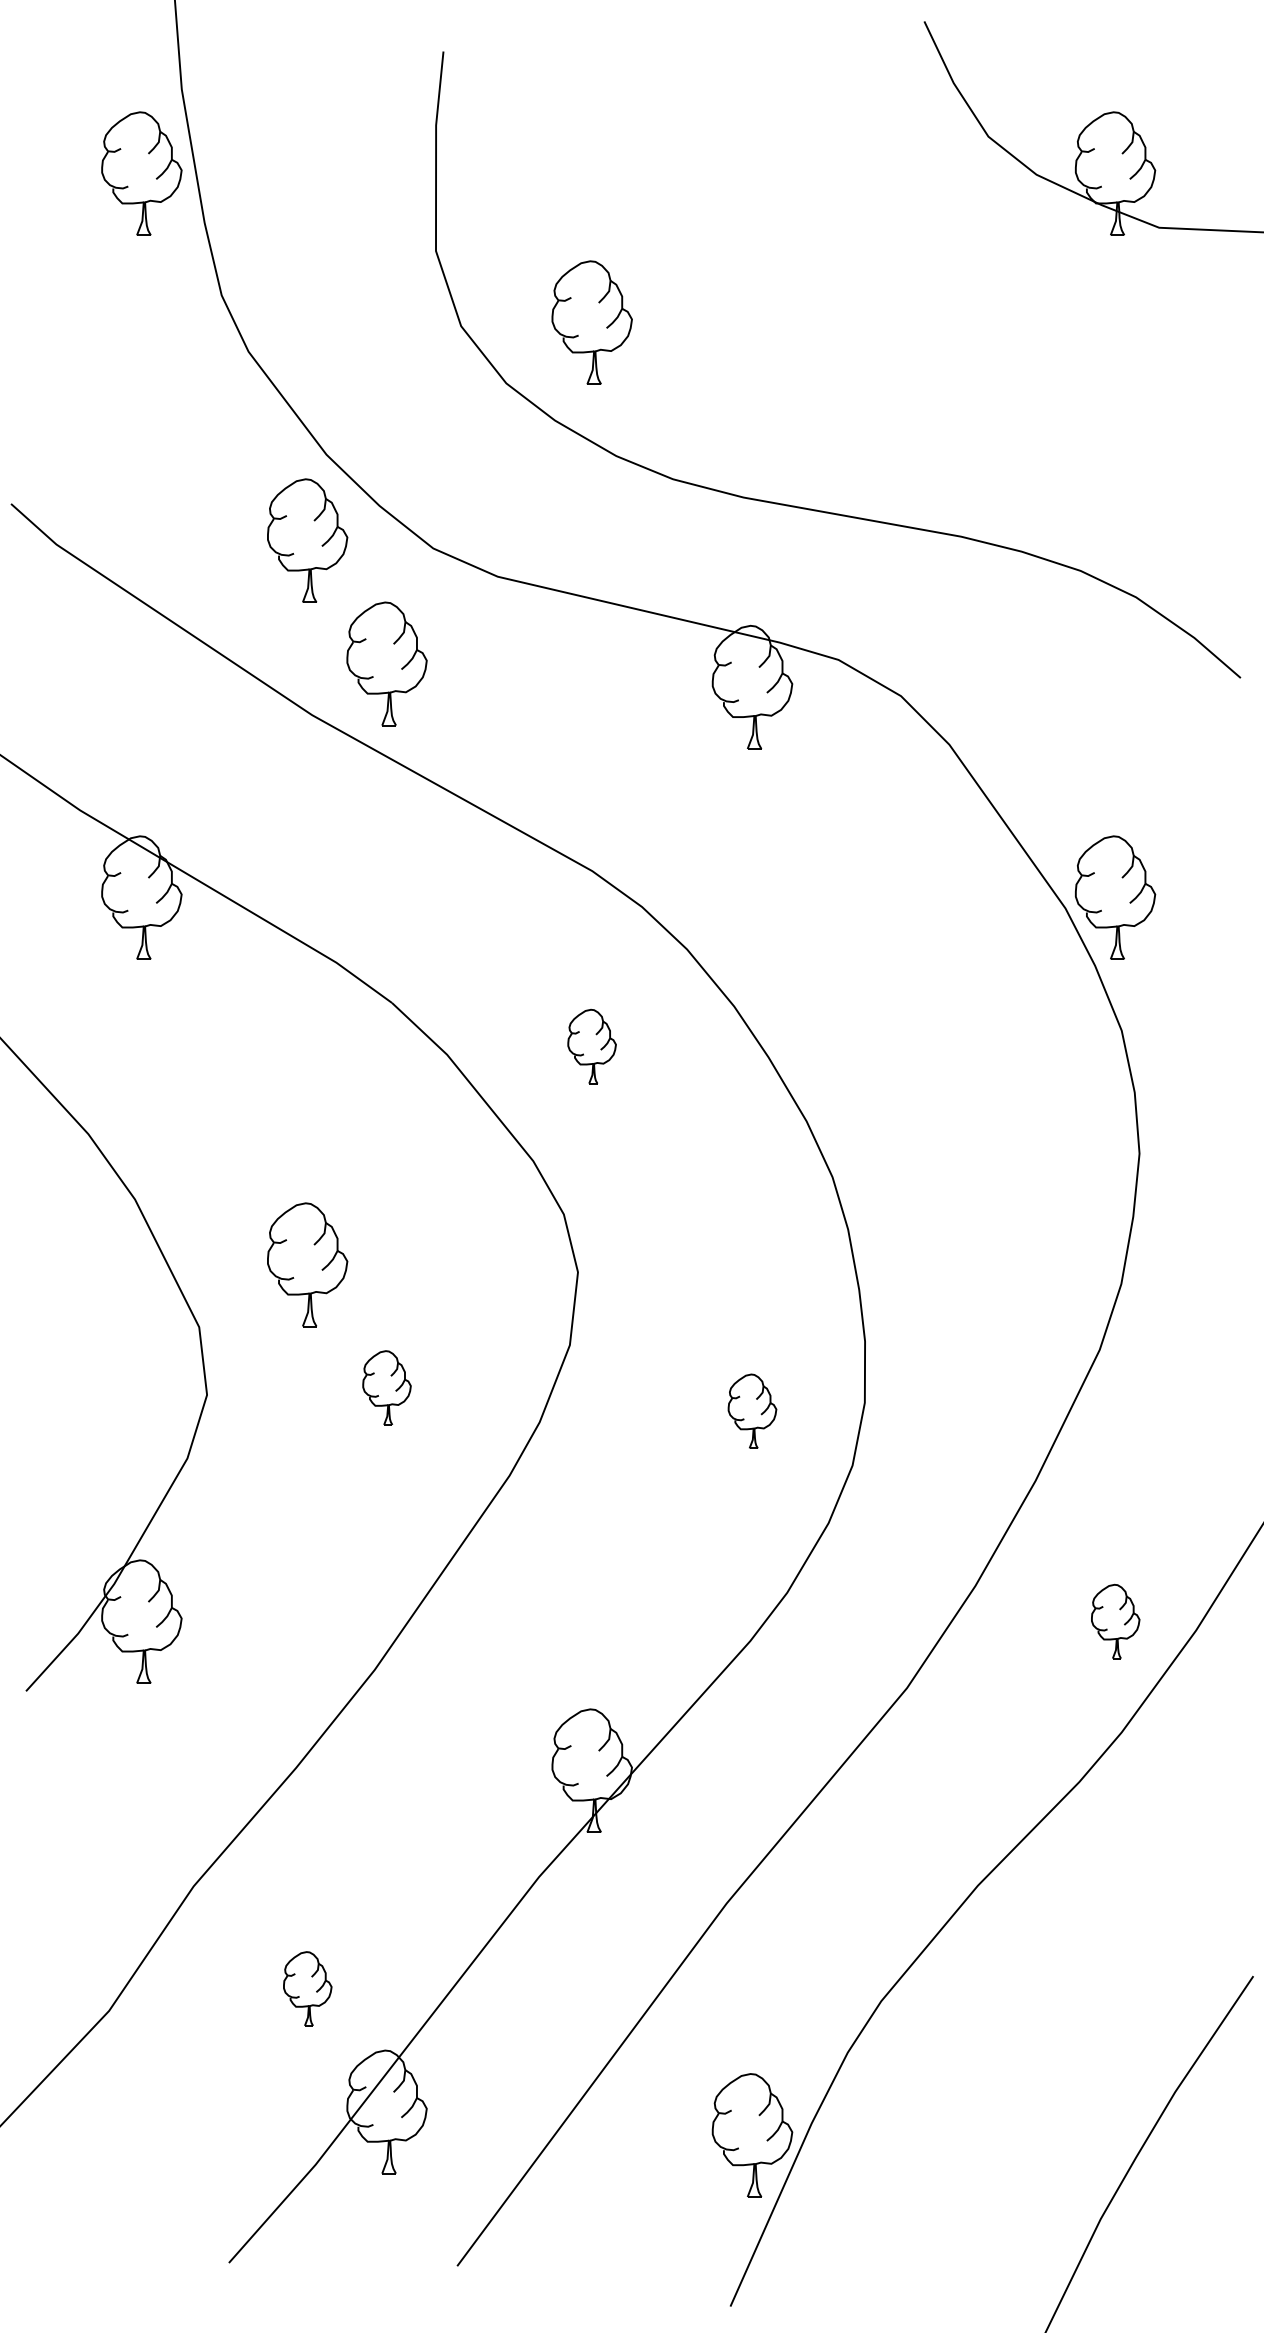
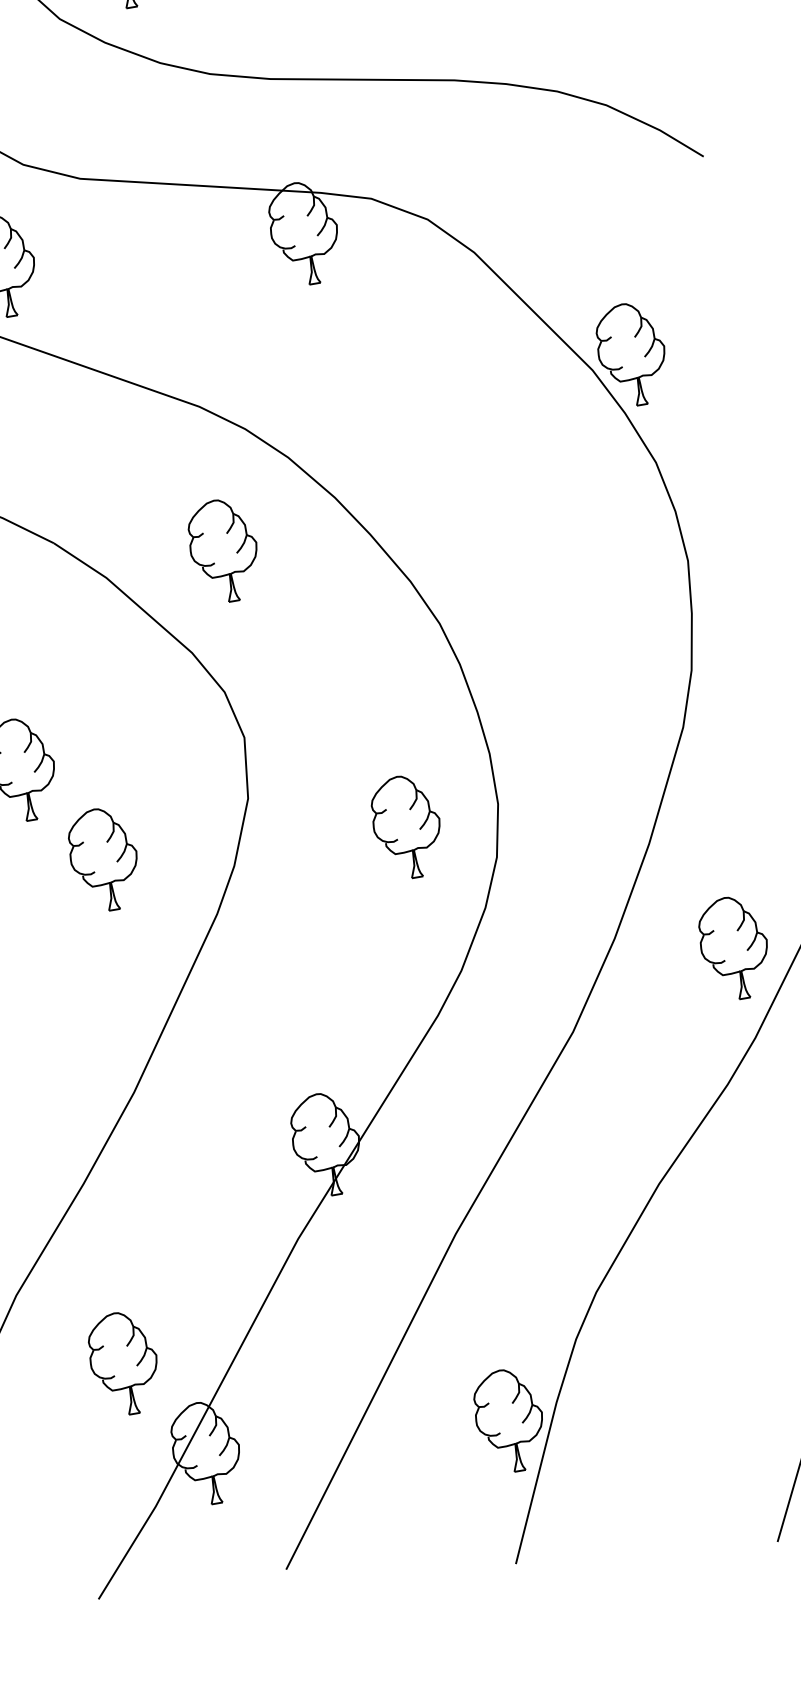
part: (591, 1046) -> (223, 550), size x1.67
part: (386, 1387) -> (103, 859), size x1.67
part: (752, 1411) -> (407, 827), size x1.67
part: (1115, 1621) -> (734, 947), size x1.67
part: (307, 1988) -> (124, 1363), size x1.67

